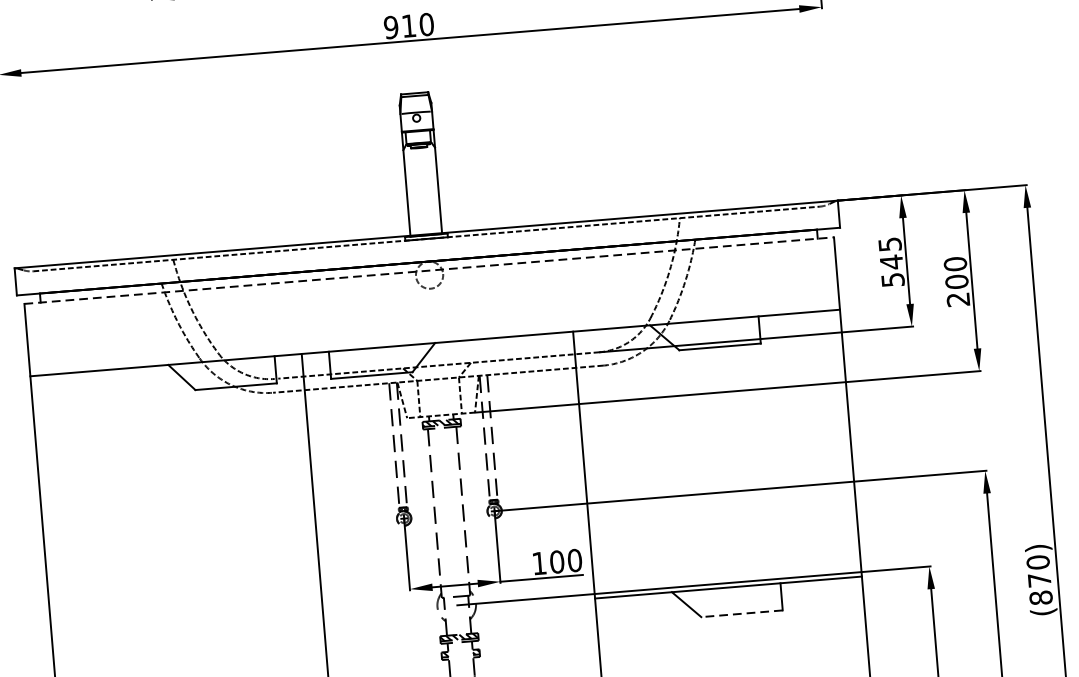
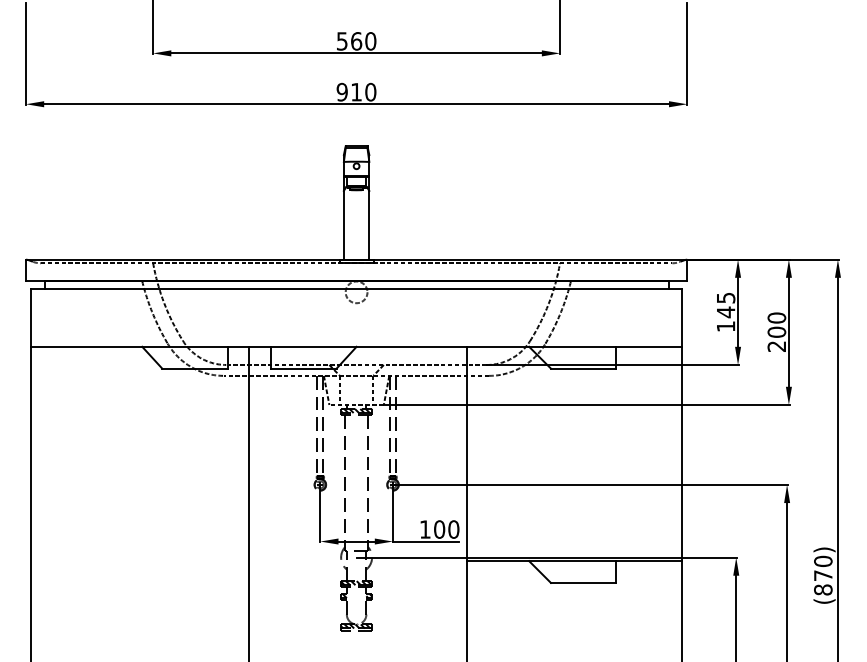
line: (430, 270) -> (357, 288), dashed -> solid
text: (893, 279) -> (726, 326), 545 -> 145
line: (741, 613) -> (583, 582), dashed -> solid

